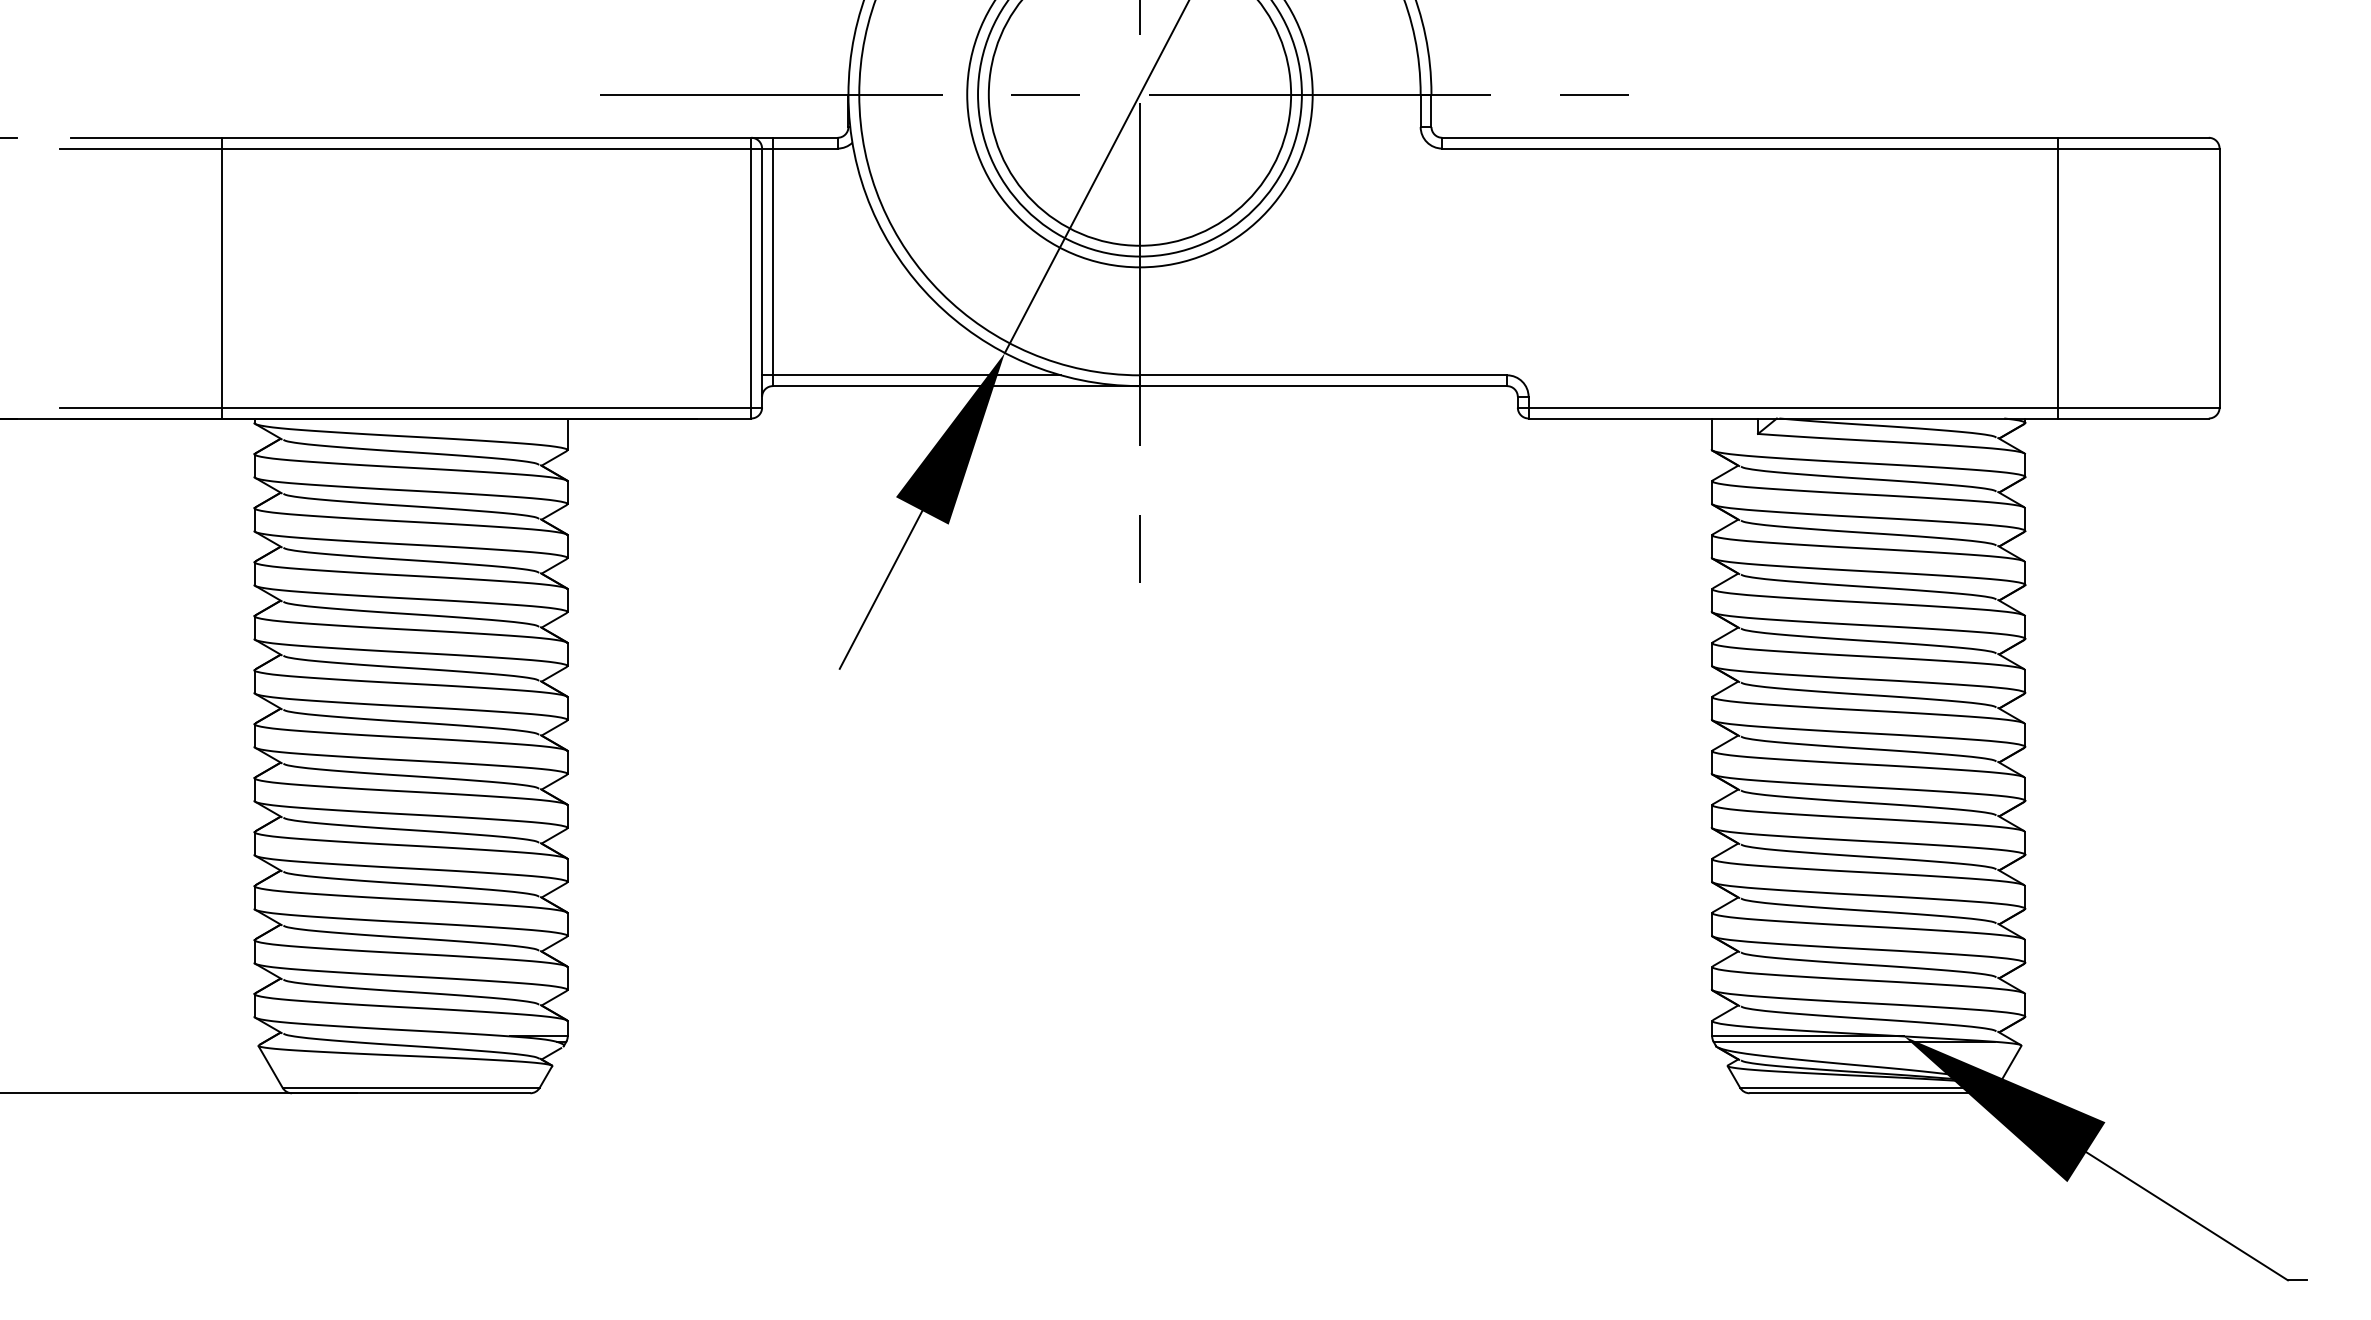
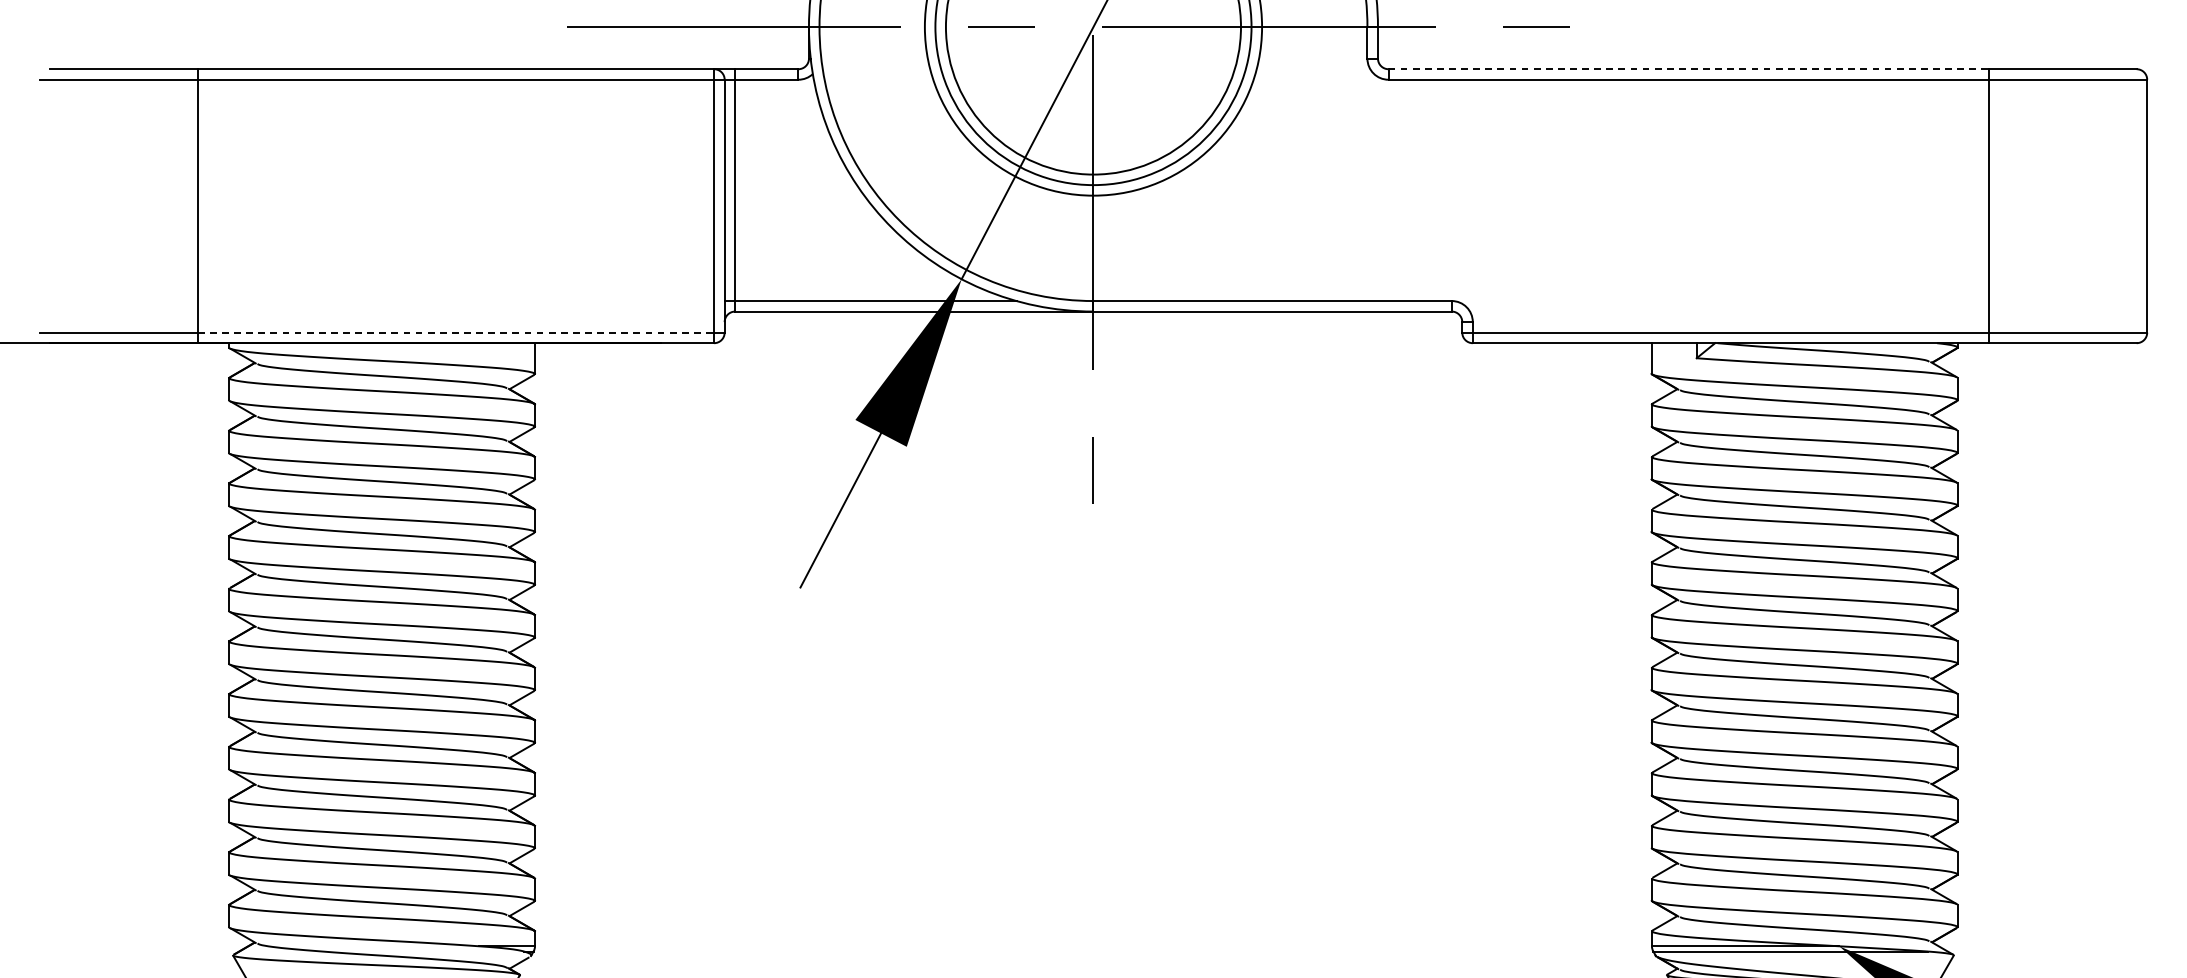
line: (1749, 137) -> (1688, 68), solid -> dashed
line: (486, 407) -> (455, 332), solid -> dashed

